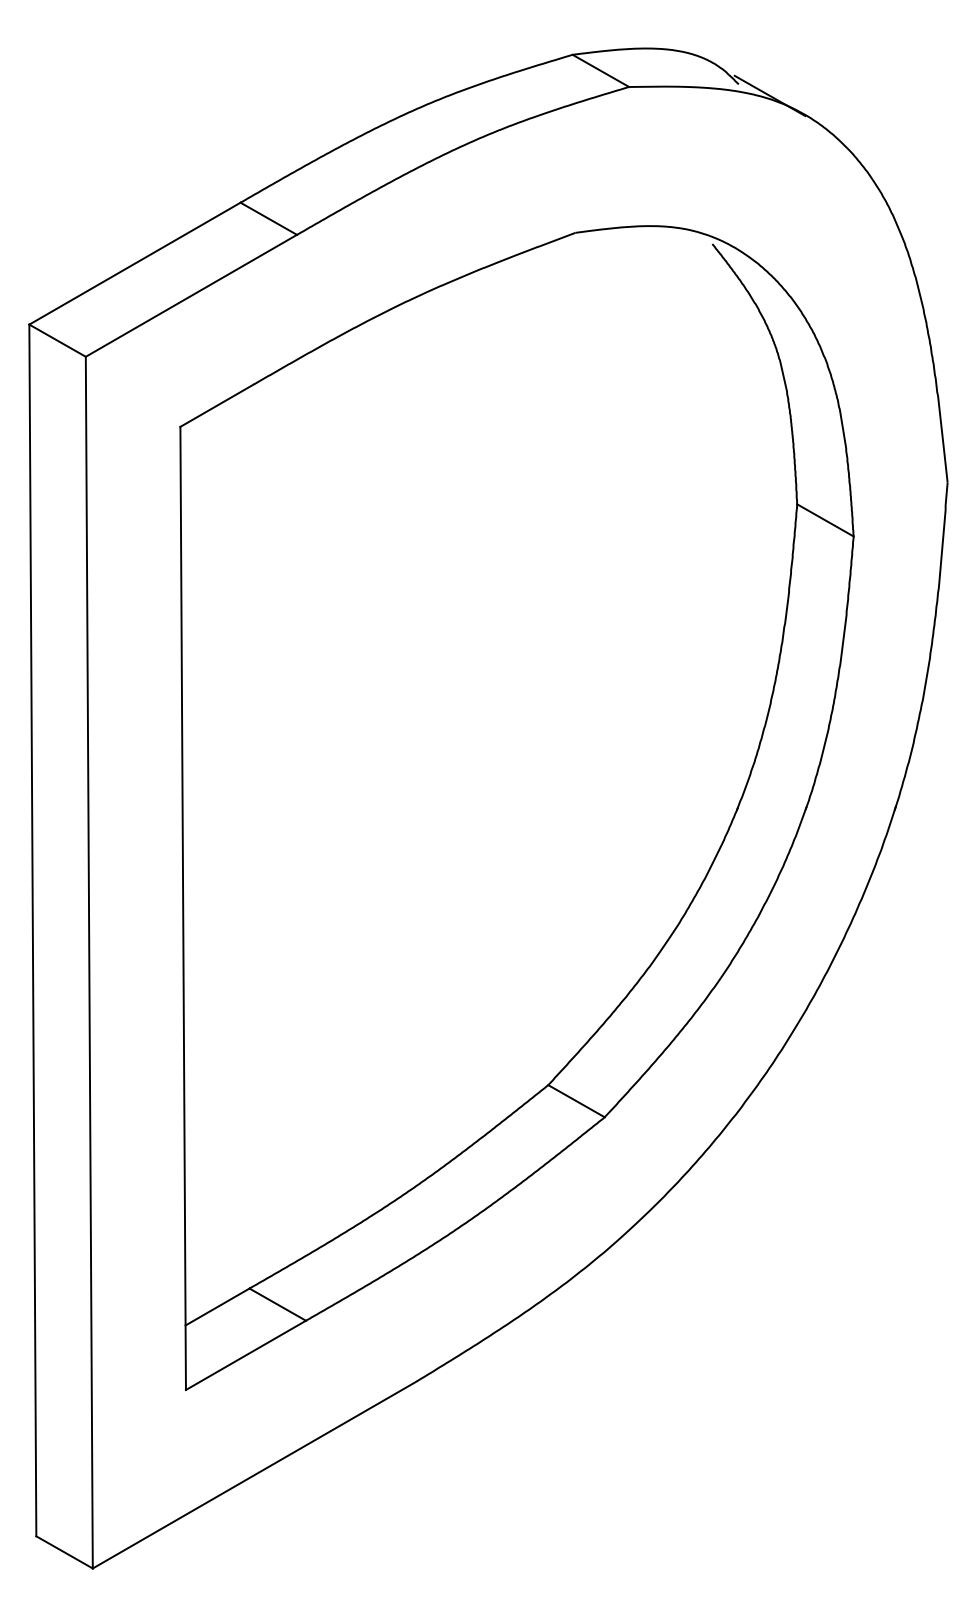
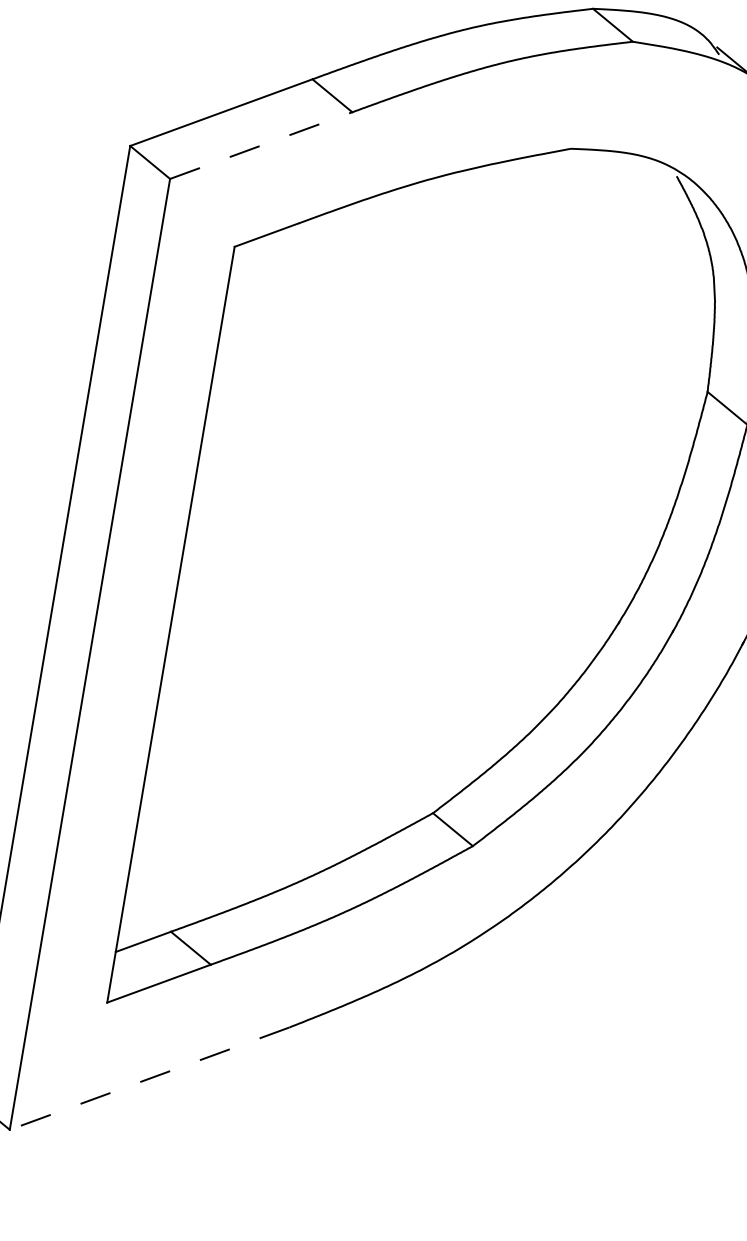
line: (191, 295) -> (261, 145), solid -> dashed
line: (254, 1475) -> (149, 1079), solid -> dashed

